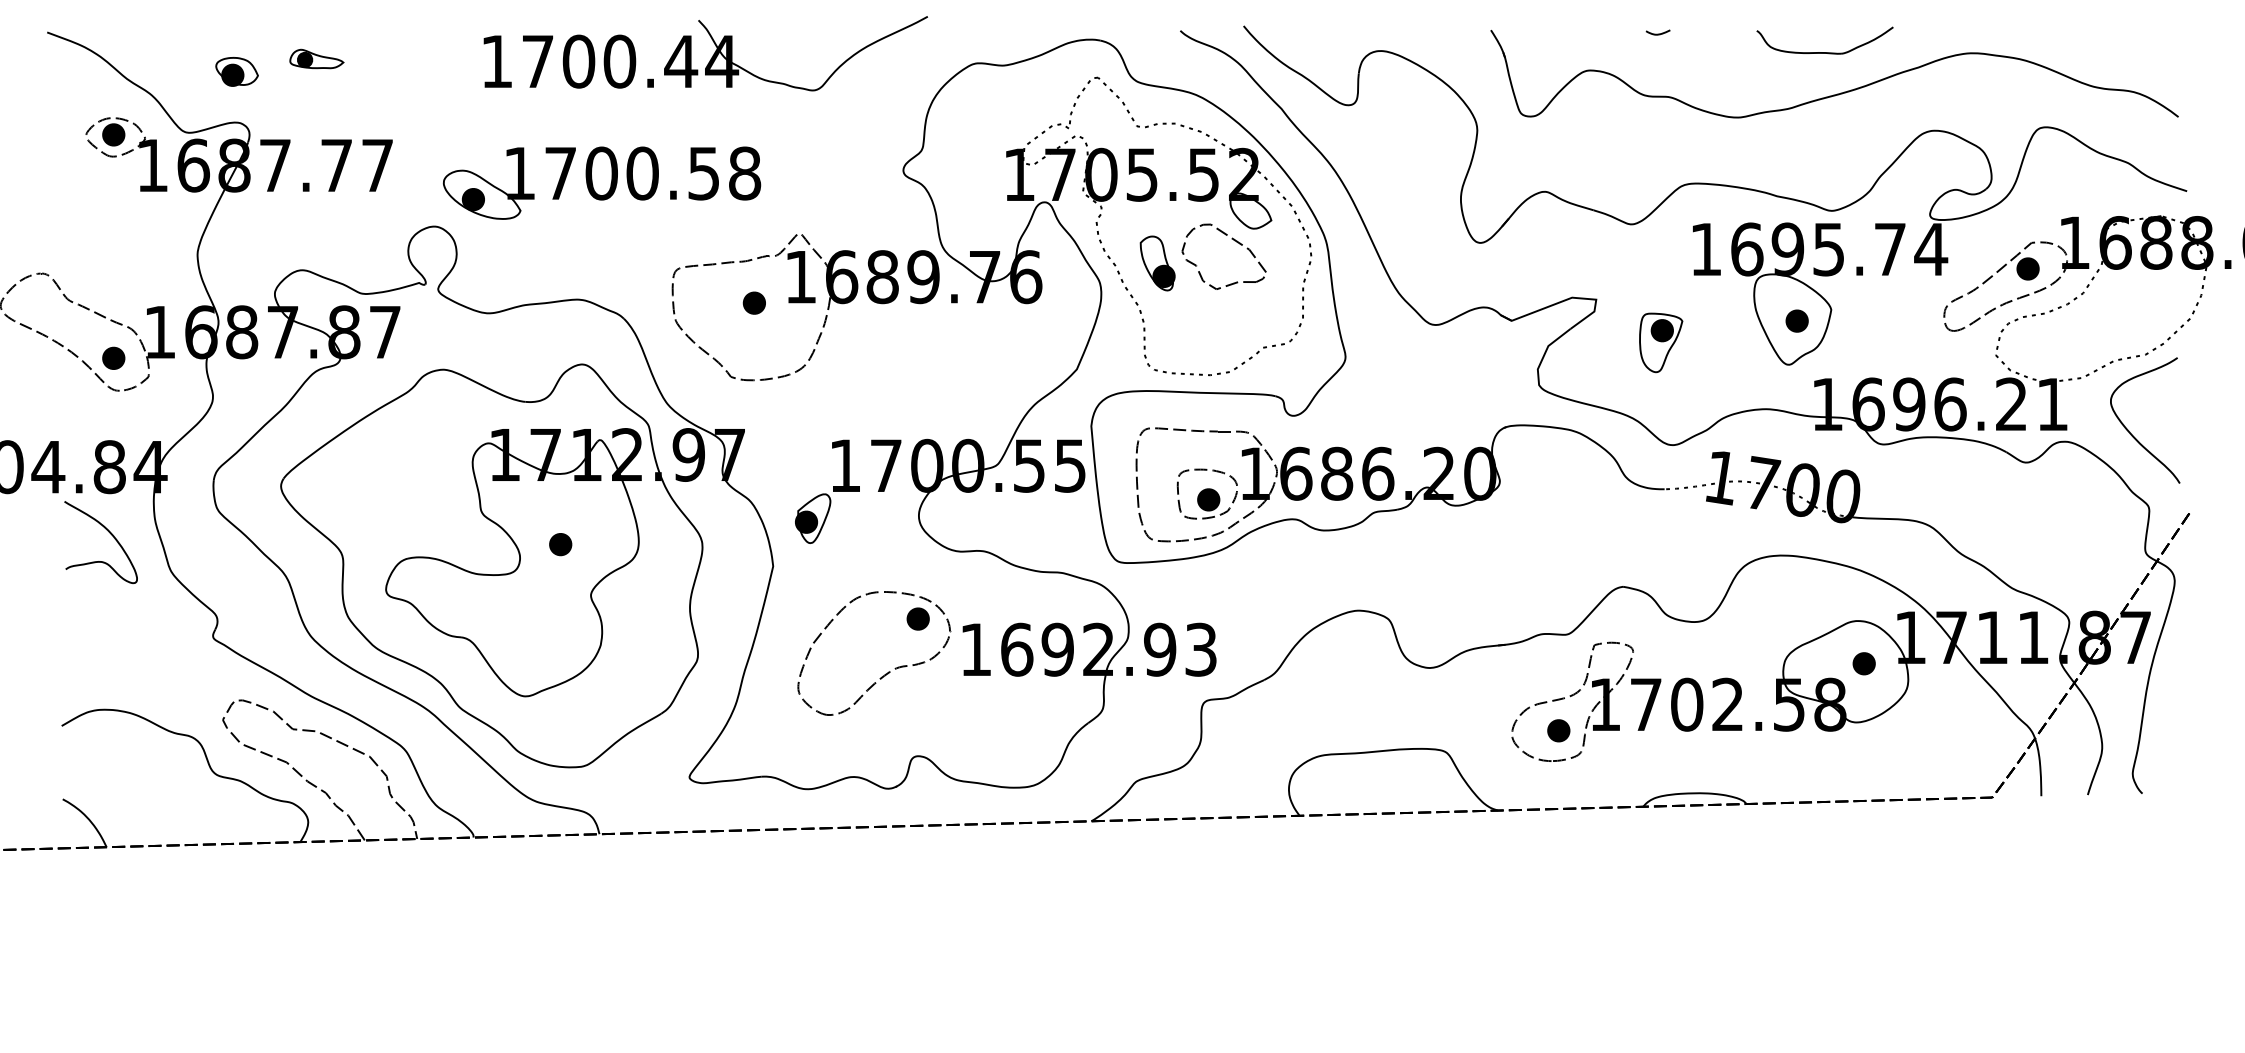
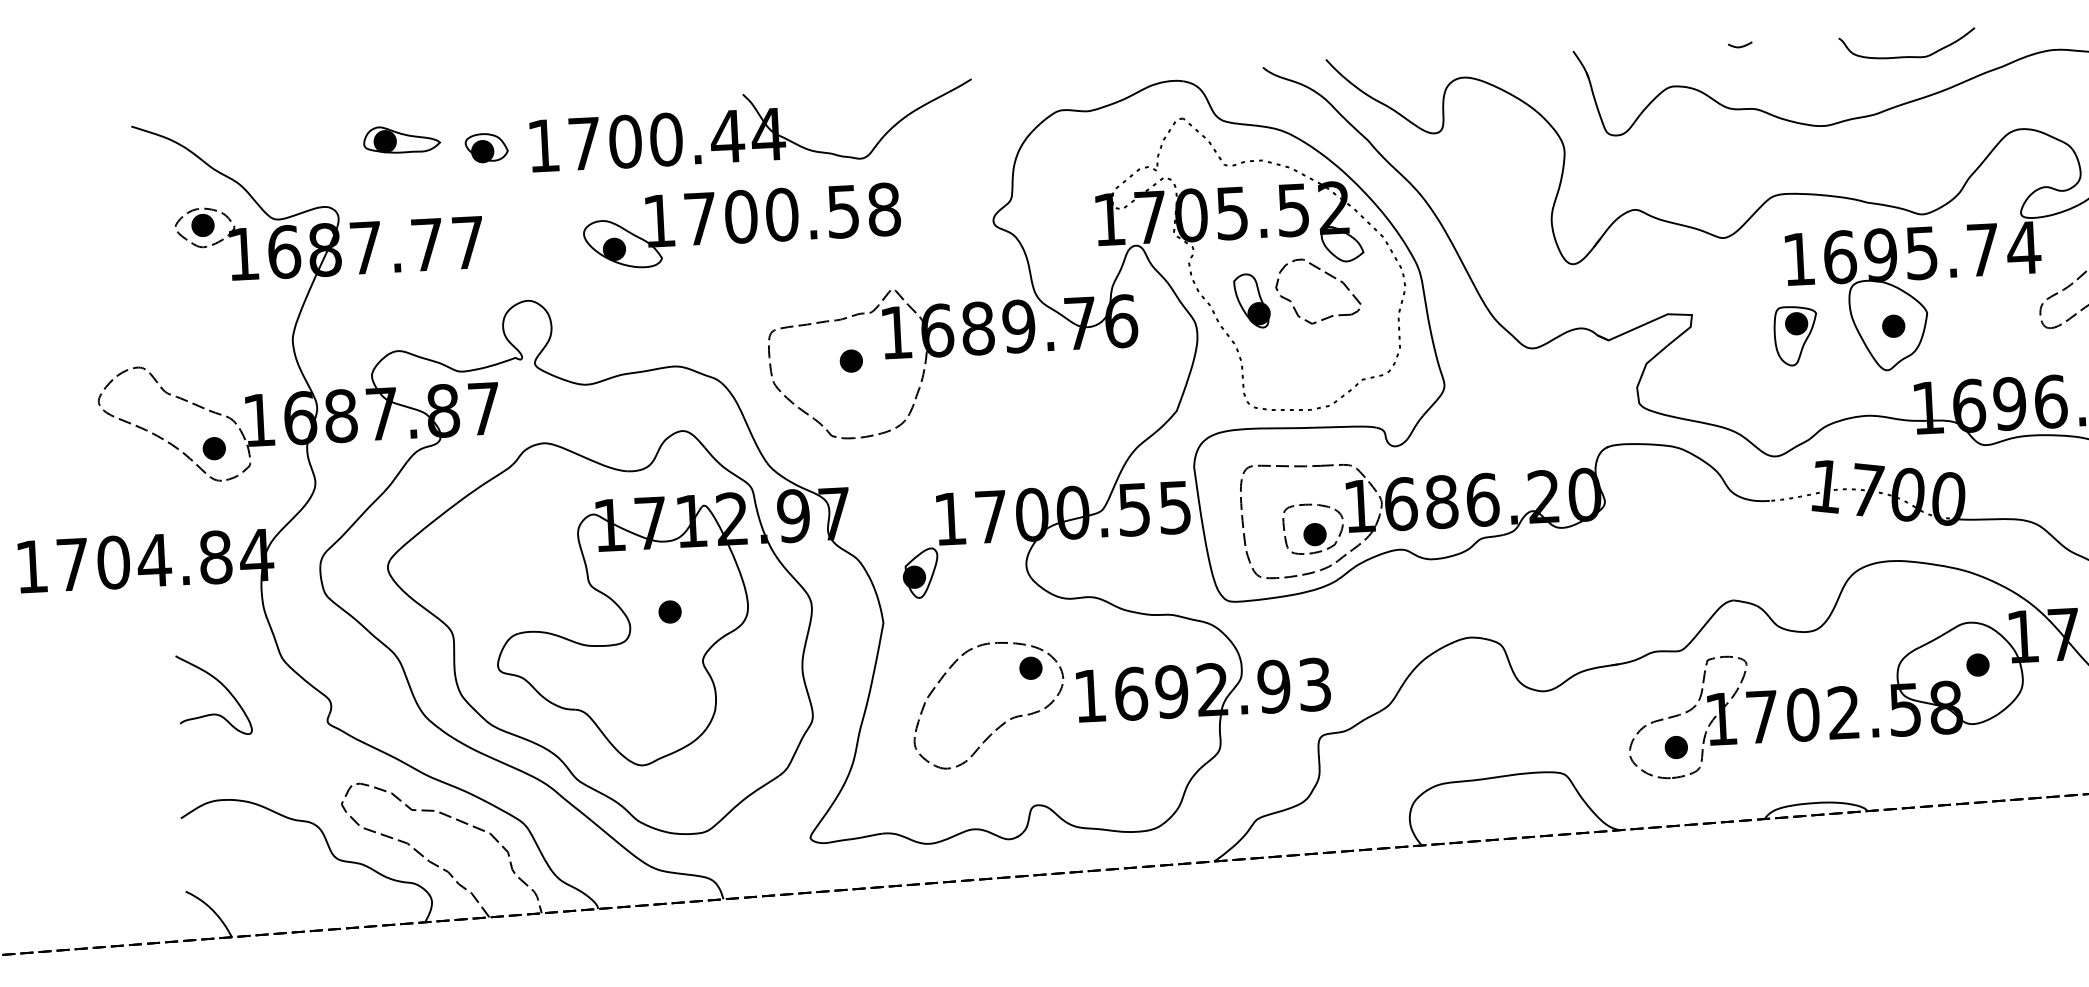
part: (711, 57) -> (757, 130), moved
part: (316, 58) -> (401, 138), size x1.43
part: (236, 71) -> (486, 147), moved
part: (601, 182) -> (741, 225), moved
part: (1661, 342) -> (1796, 335), moved
curve: (109, 533) -> (222, 685), moved

